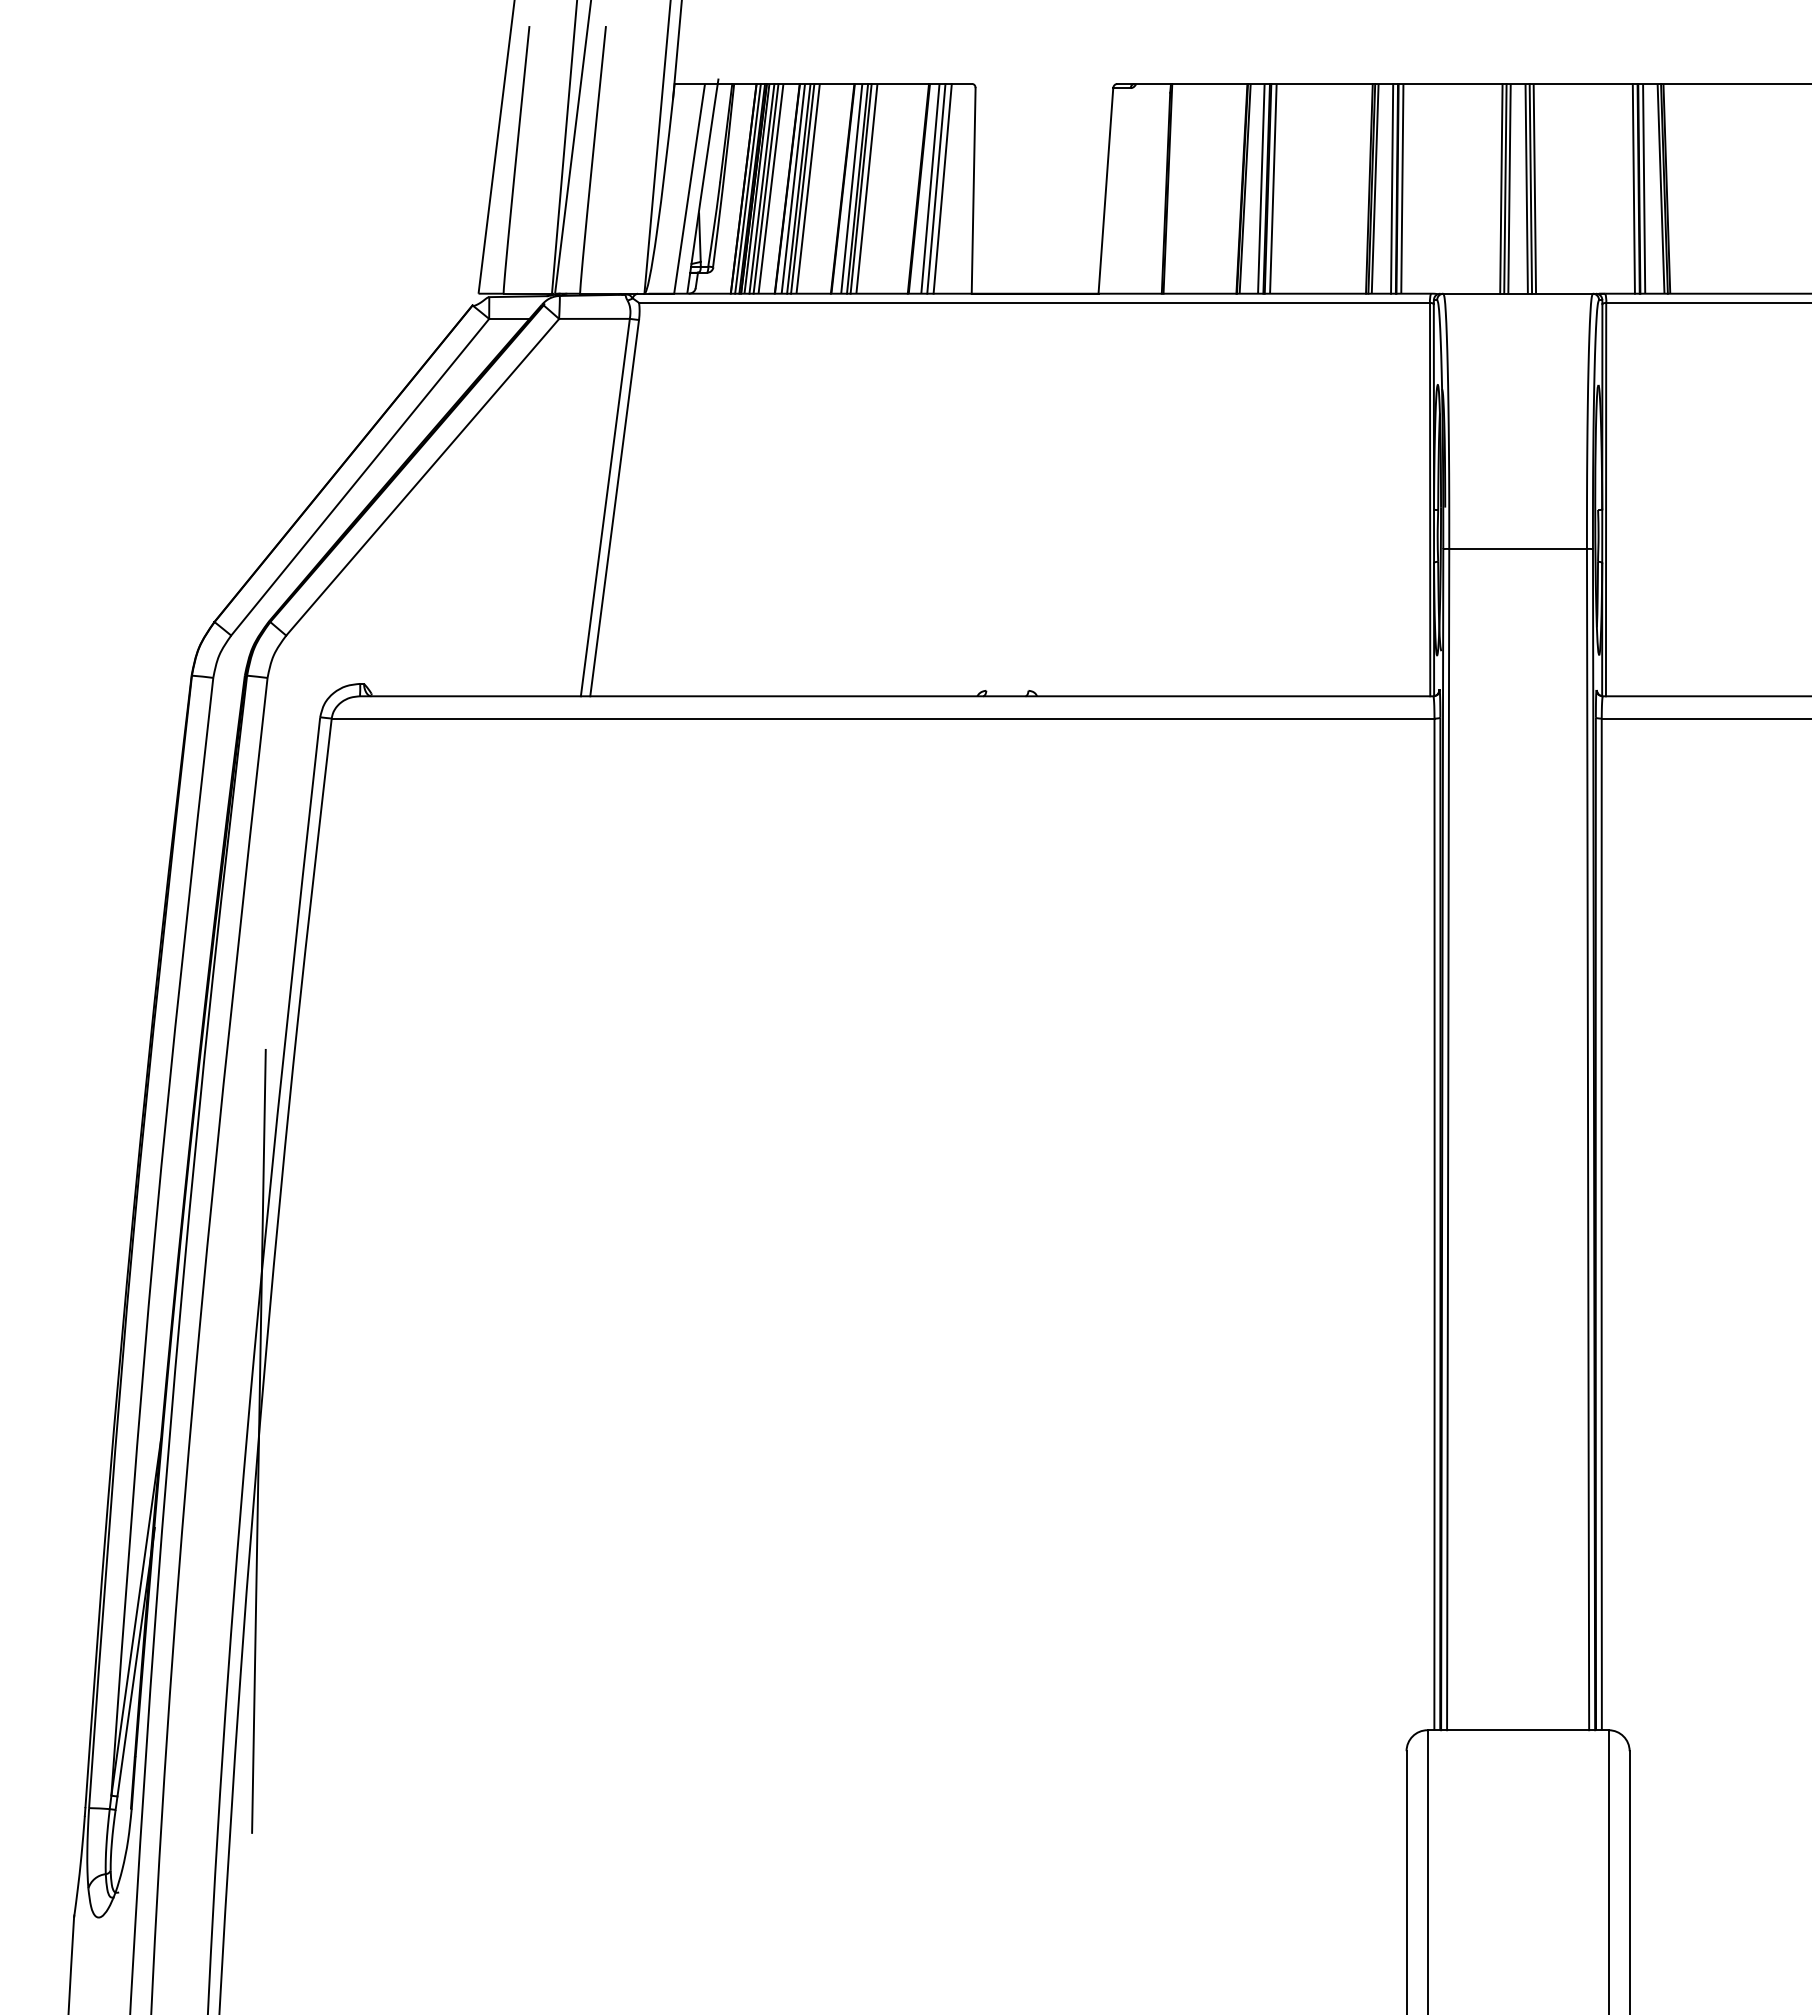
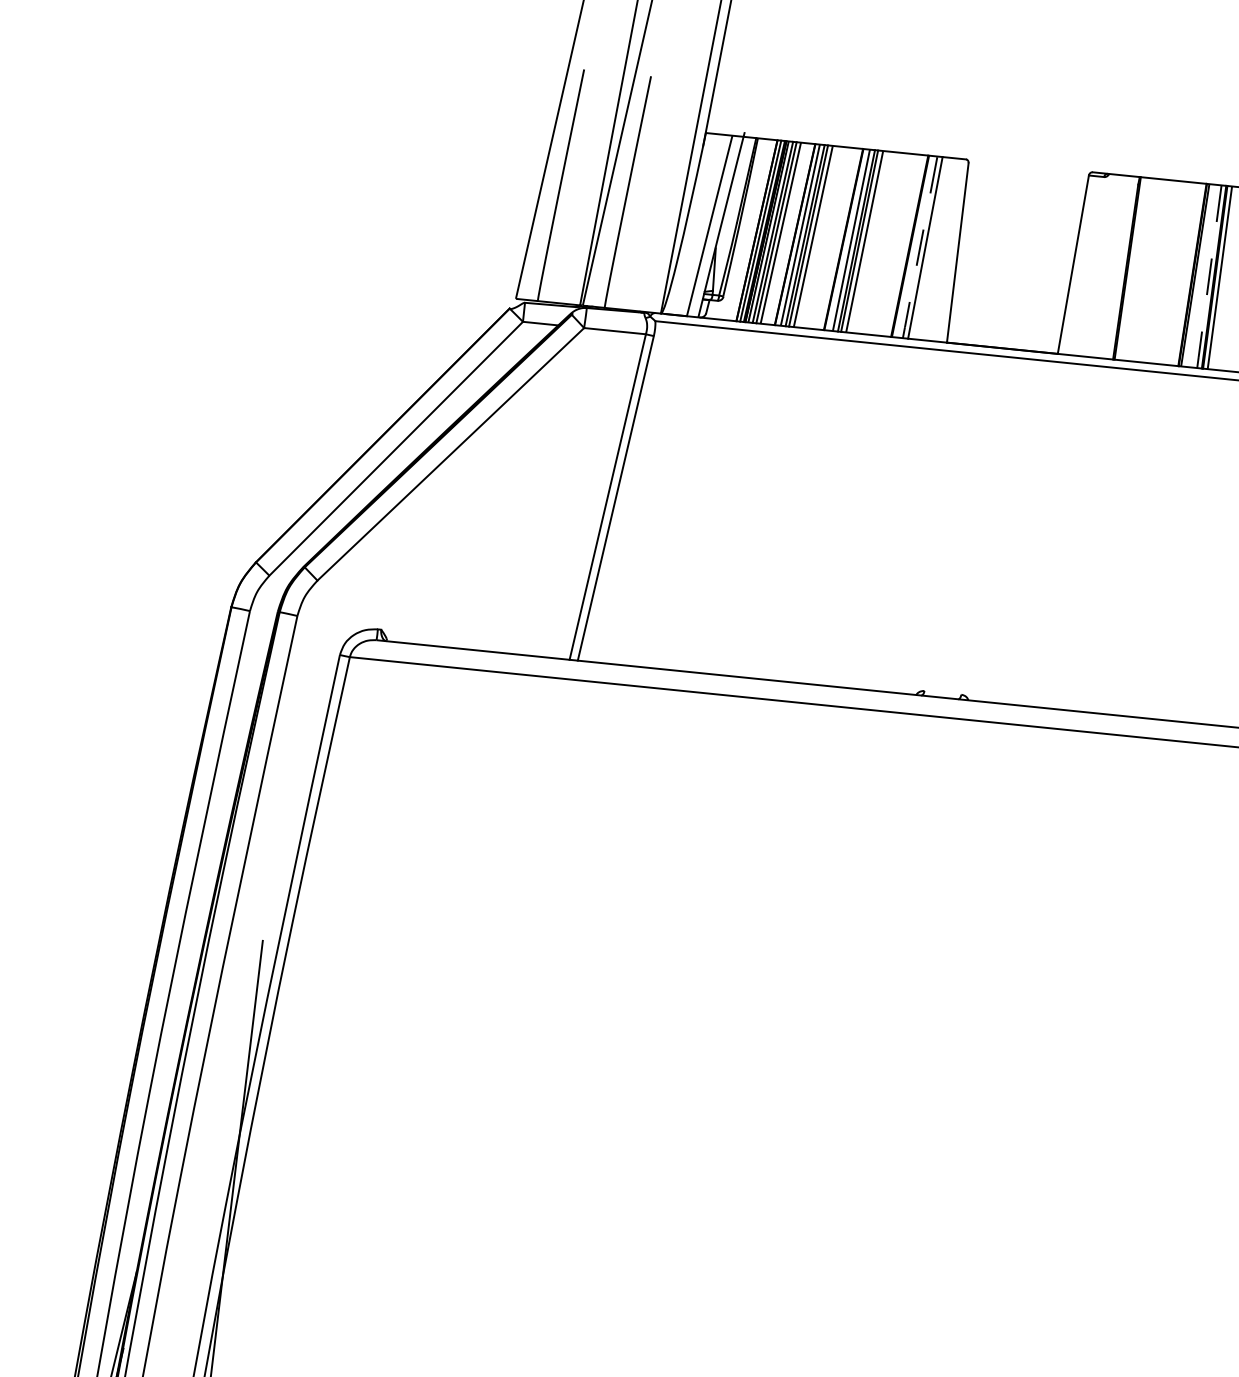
line: (942, 188) -> (930, 248), removed
line: (930, 189) -> (920, 247), solid -> dashed
line: (1261, 189) -> (1209, 277), solid -> dashed

